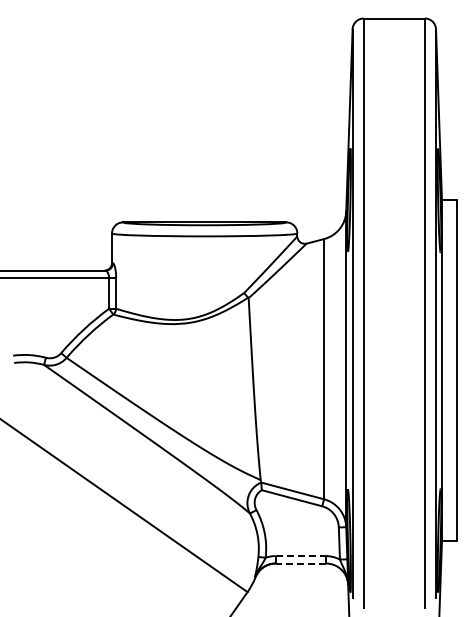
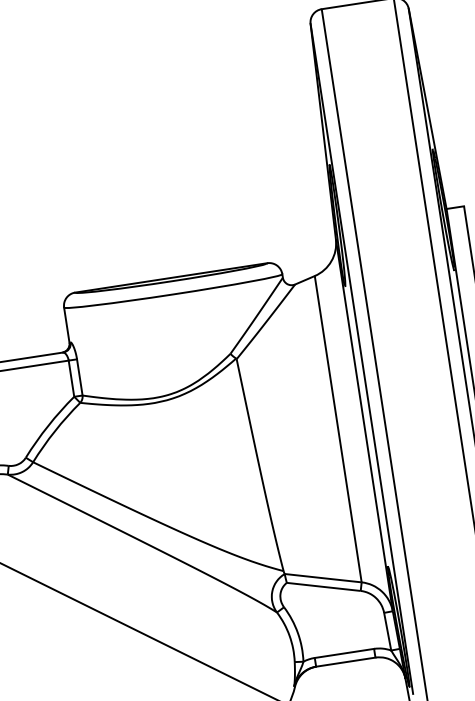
line: (301, 556) -> (345, 653), dashed -> solid
line: (300, 563) -> (345, 662), dashed -> solid

